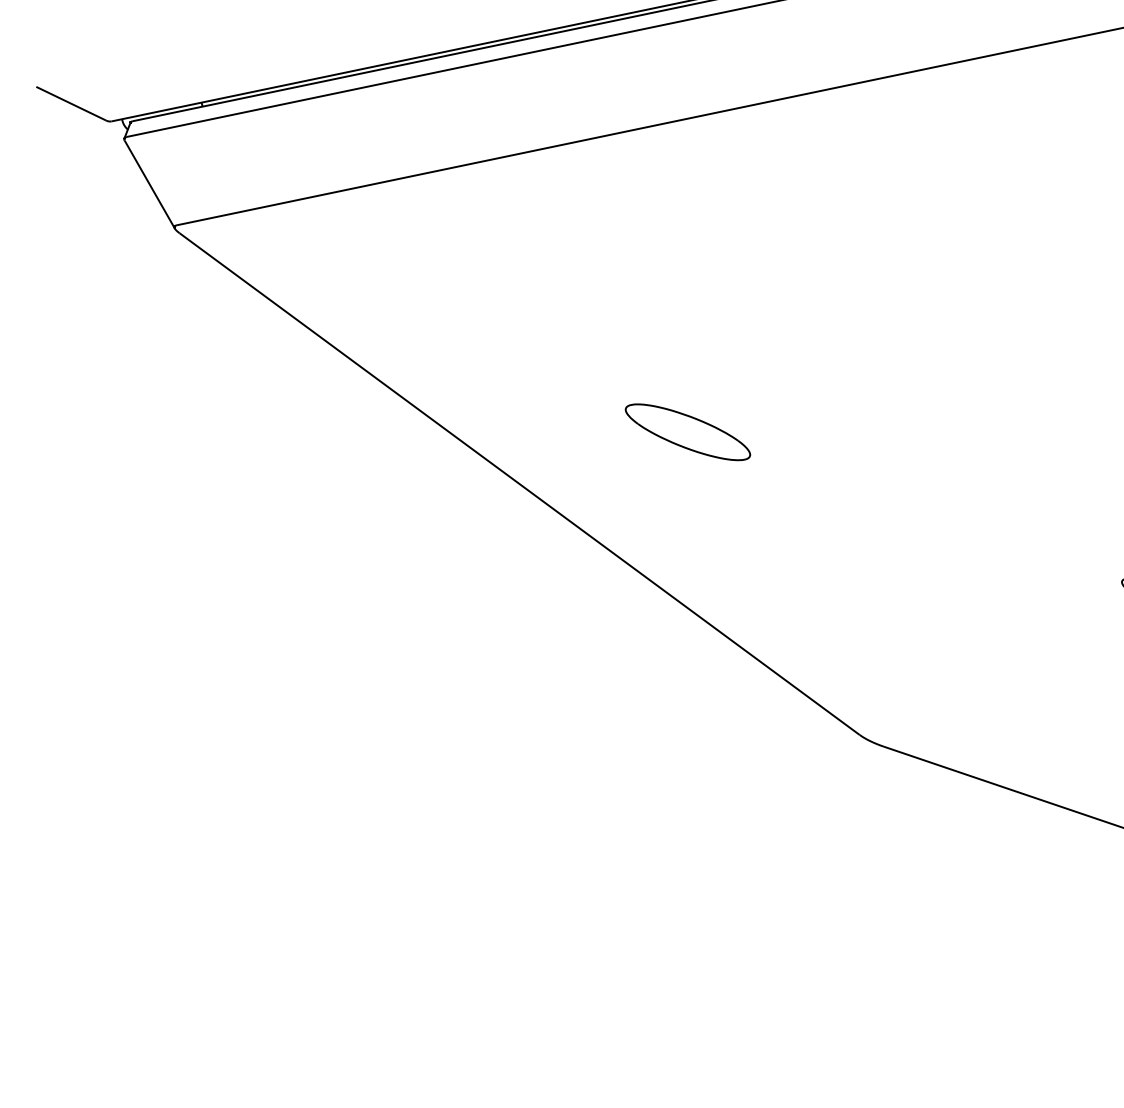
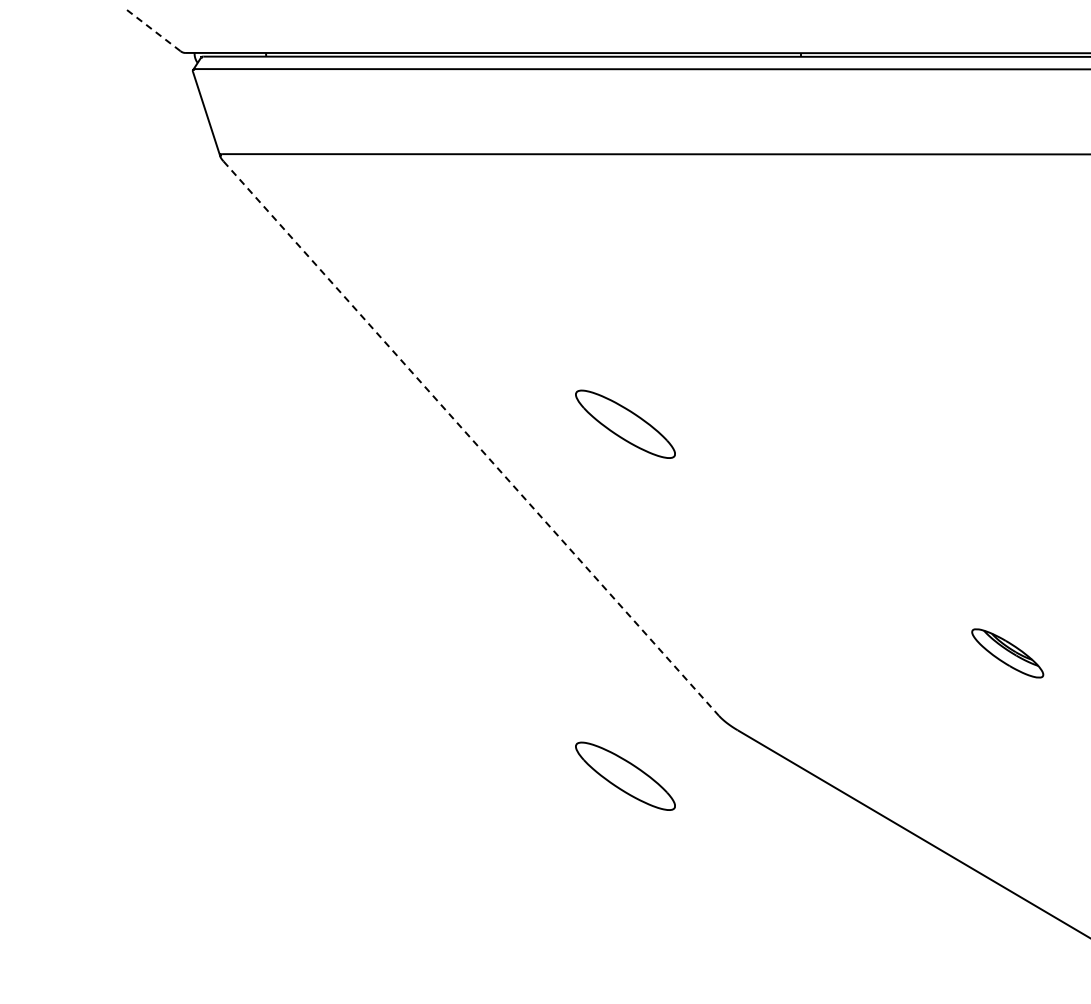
line: (71, 103) -> (153, 30), solid -> dashed
line: (519, 483) -> (471, 438), solid -> dashed
part: (769, 823) -> (625, 775), added

